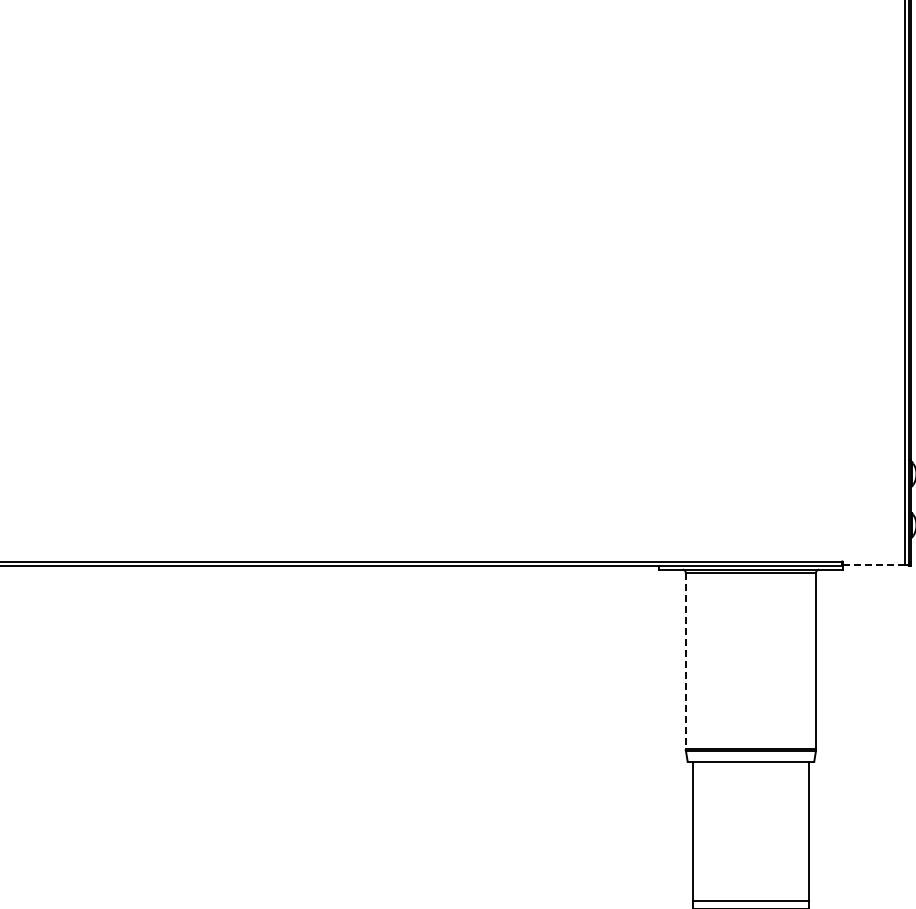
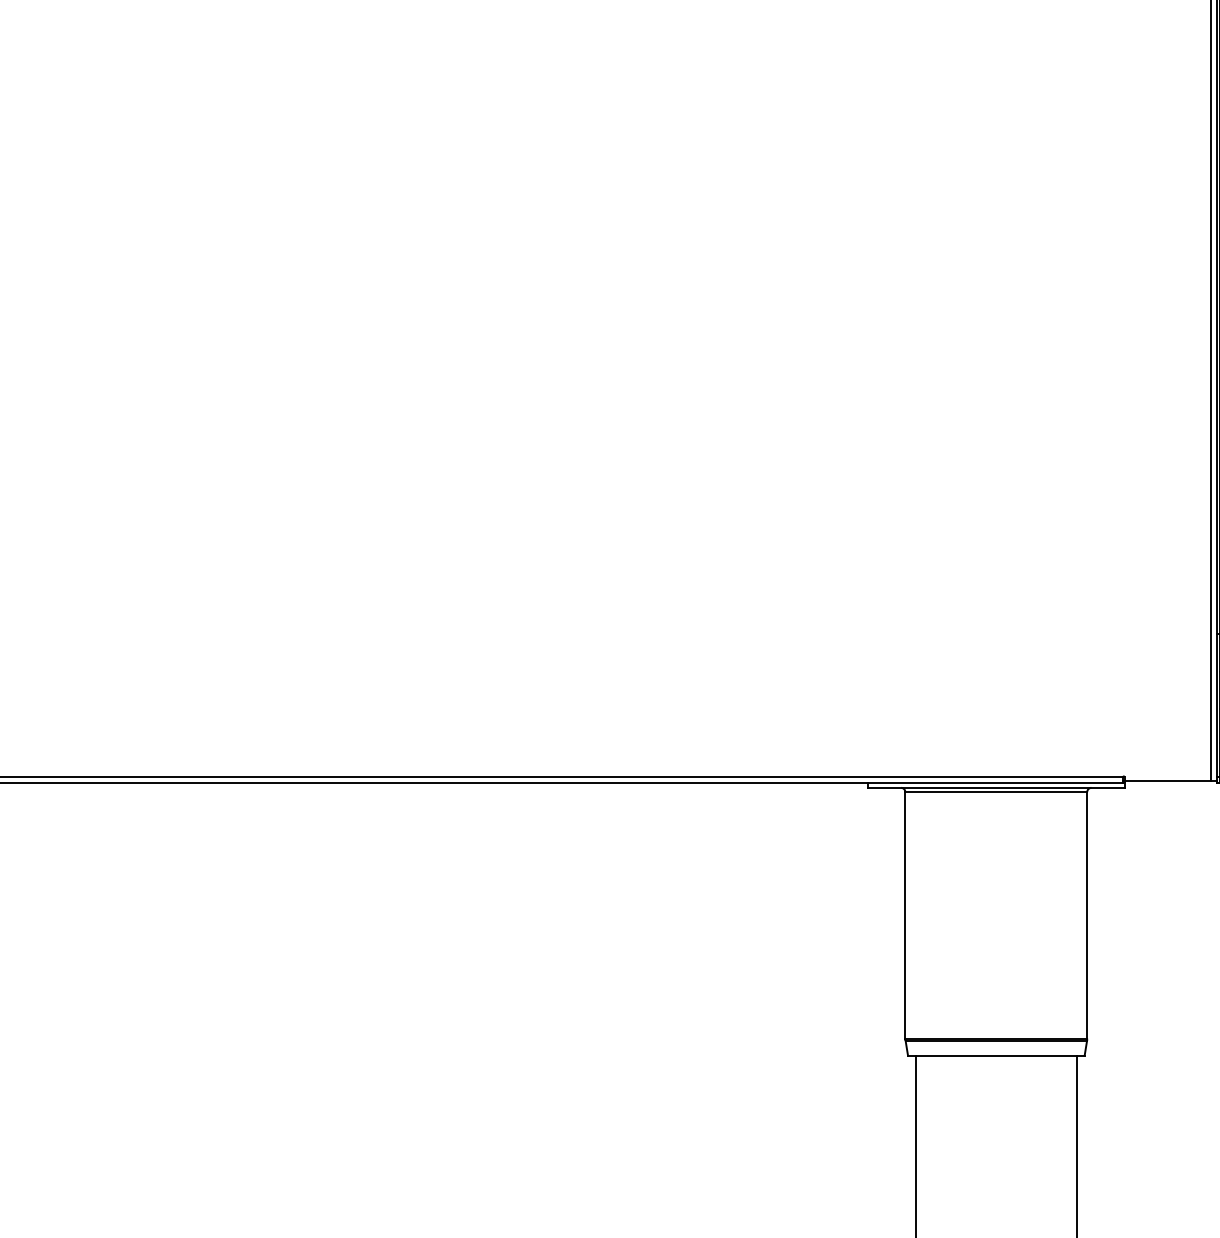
line: (873, 564) -> (1167, 780), dashed -> solid
line: (685, 661) -> (905, 916), dashed -> solid

